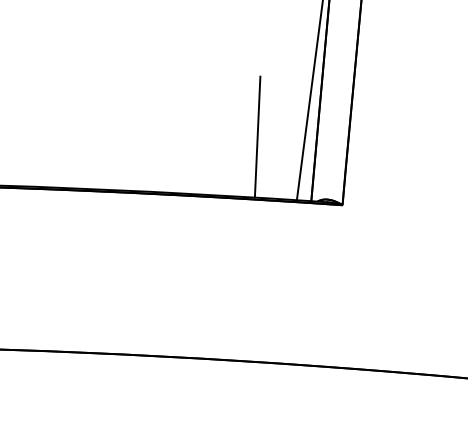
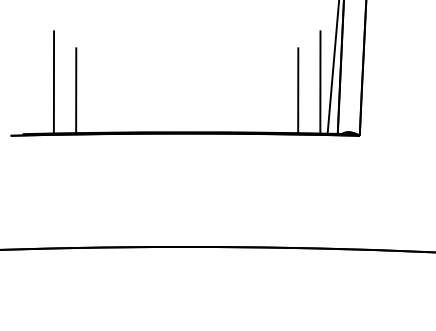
line: (289, 126) -> (320, 82), added

